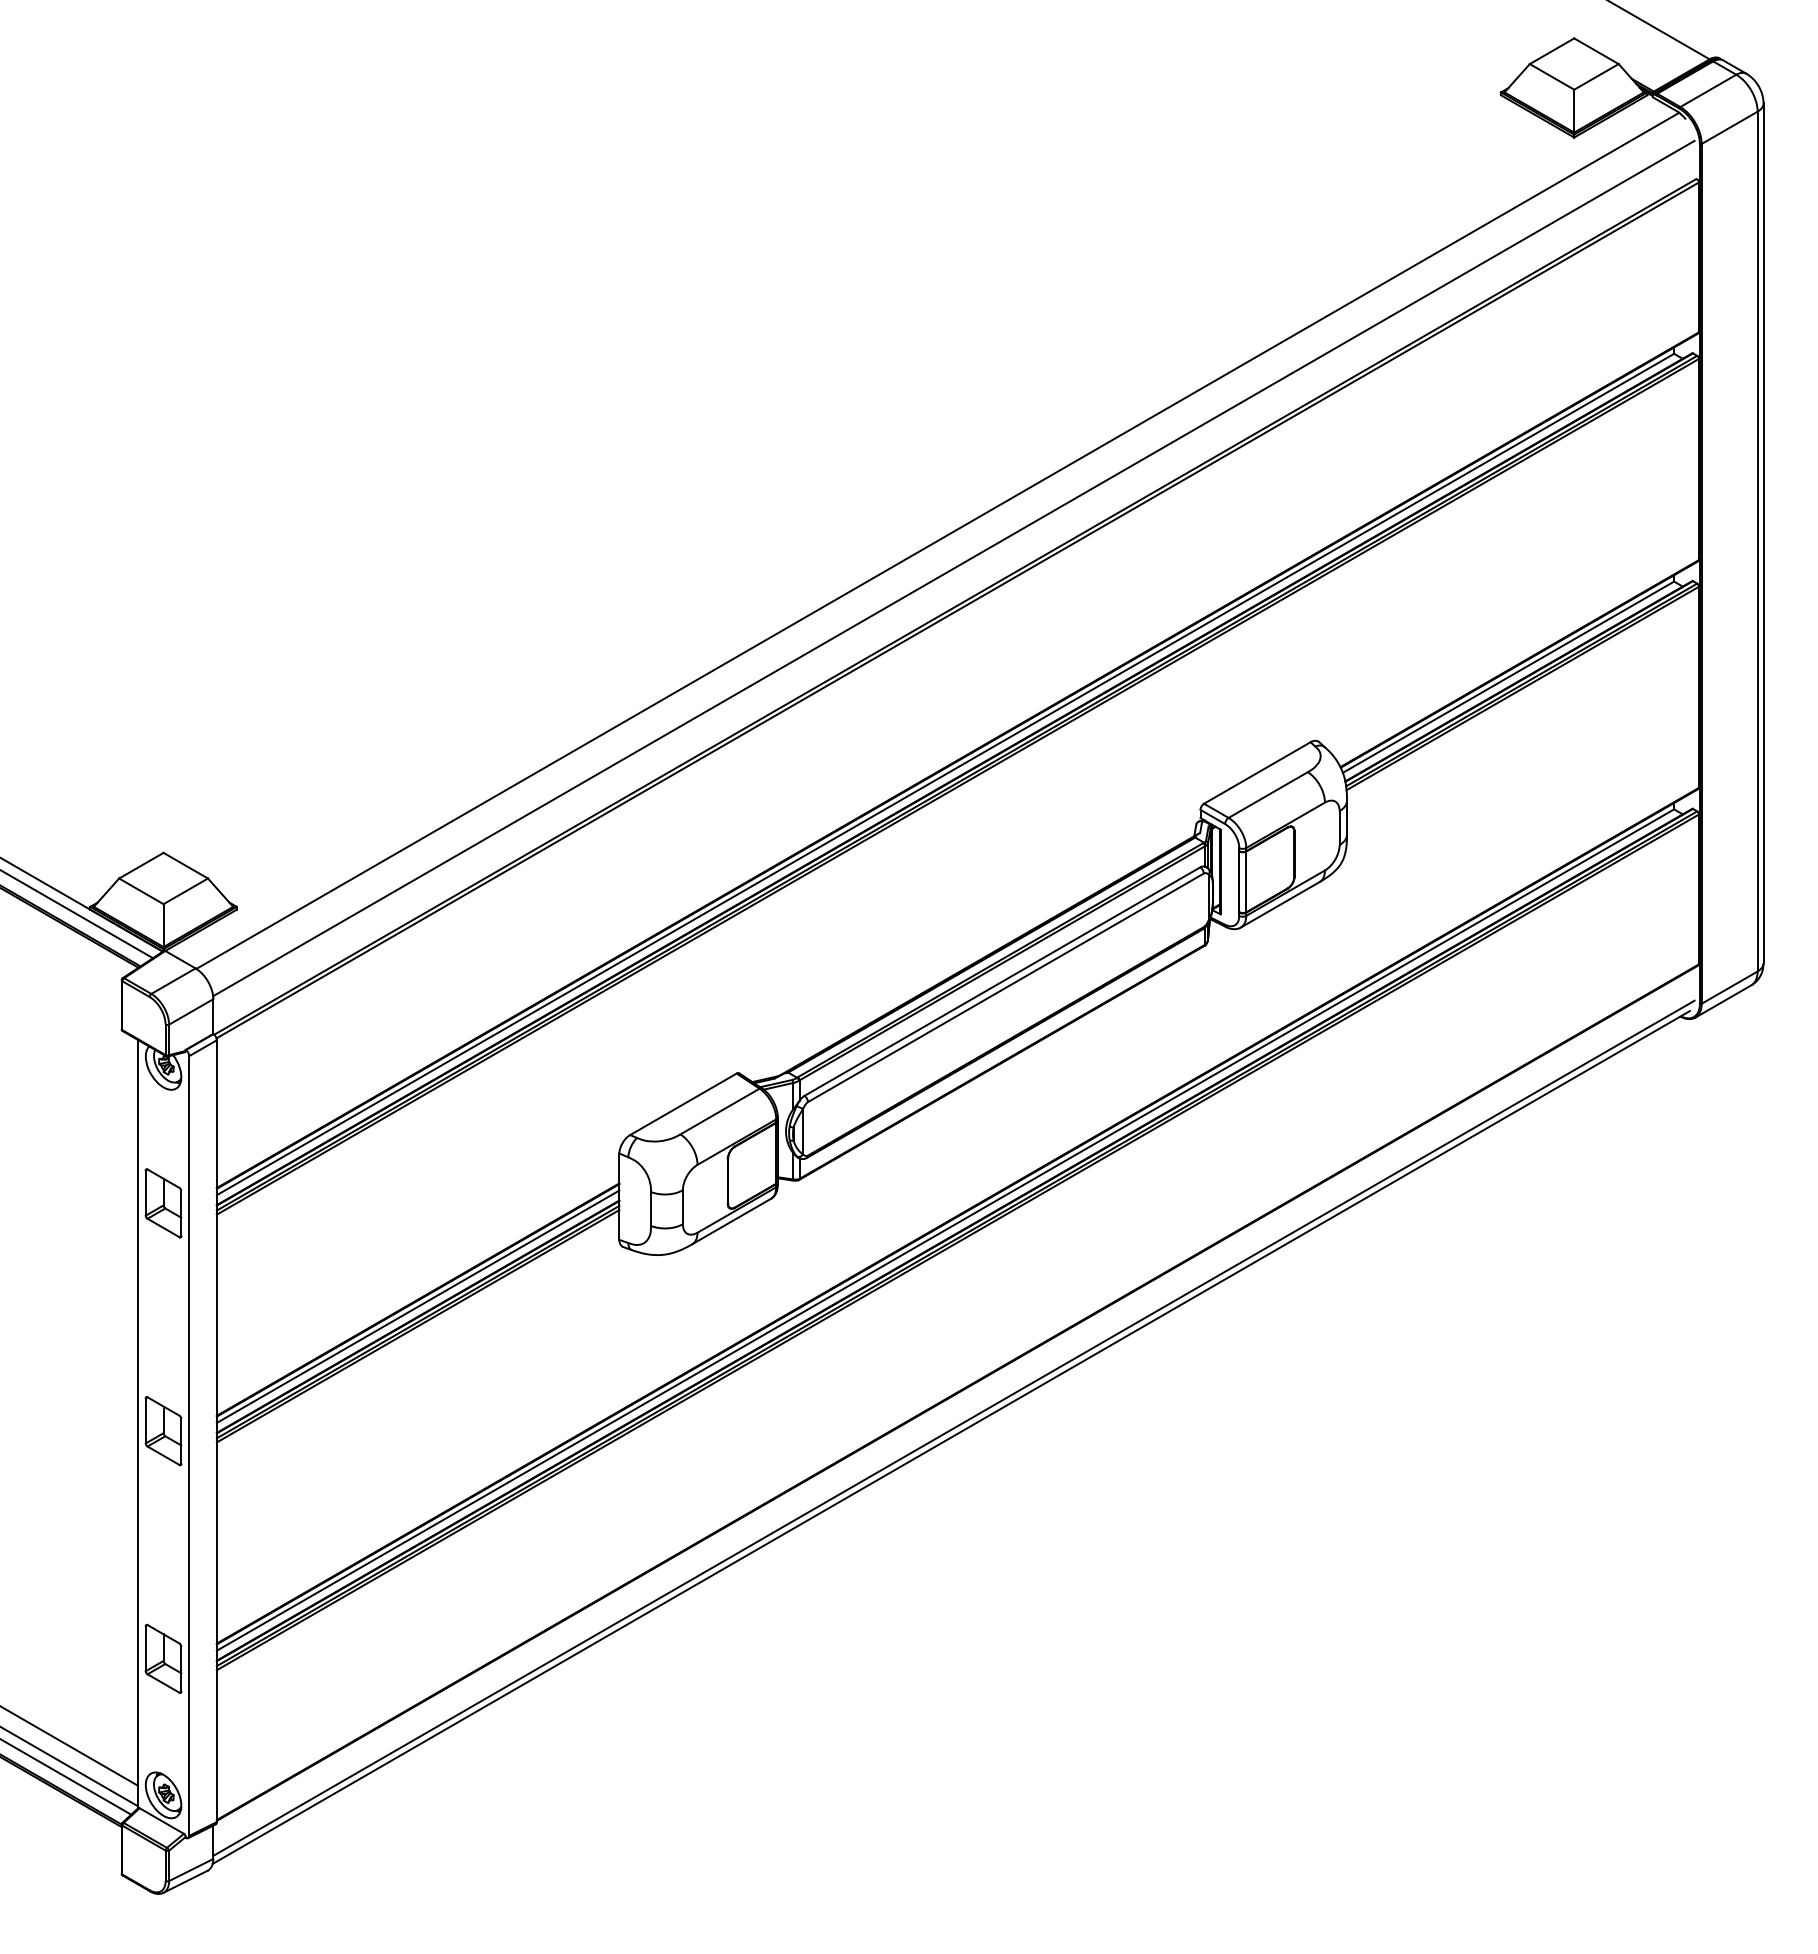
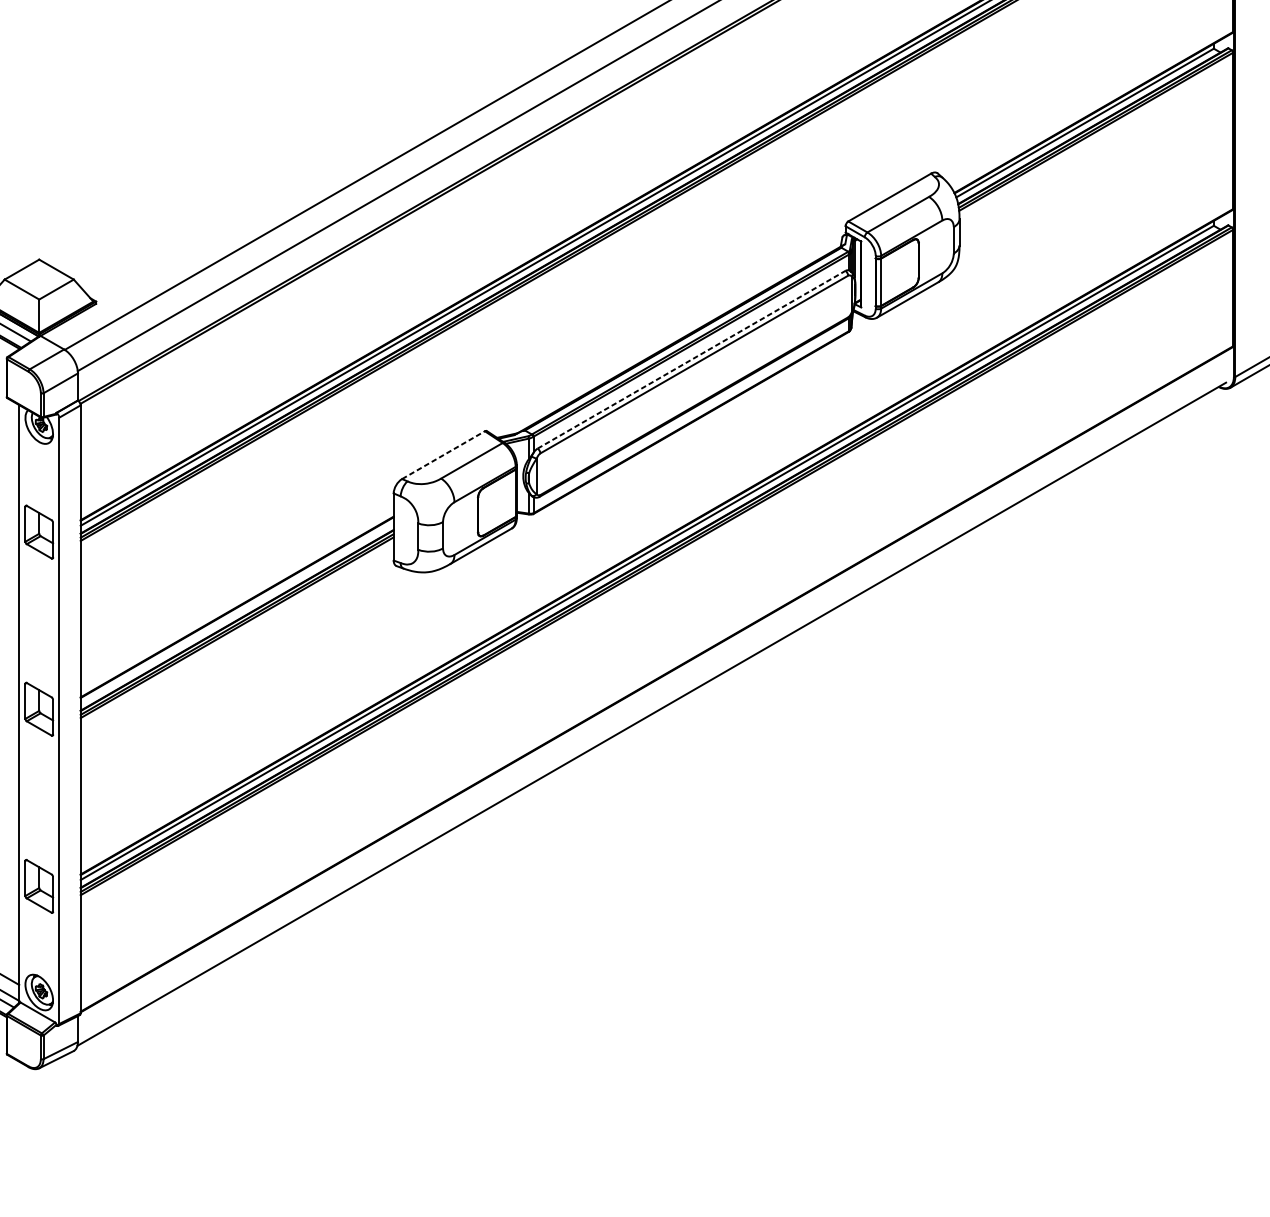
line: (1002, 981) -> (691, 359), solid -> dashed
line: (683, 1104) -> (443, 455), solid -> dashed
line: (417, 1306) -> (236, 612), removed
line: (953, 1427) -> (653, 706), removed

